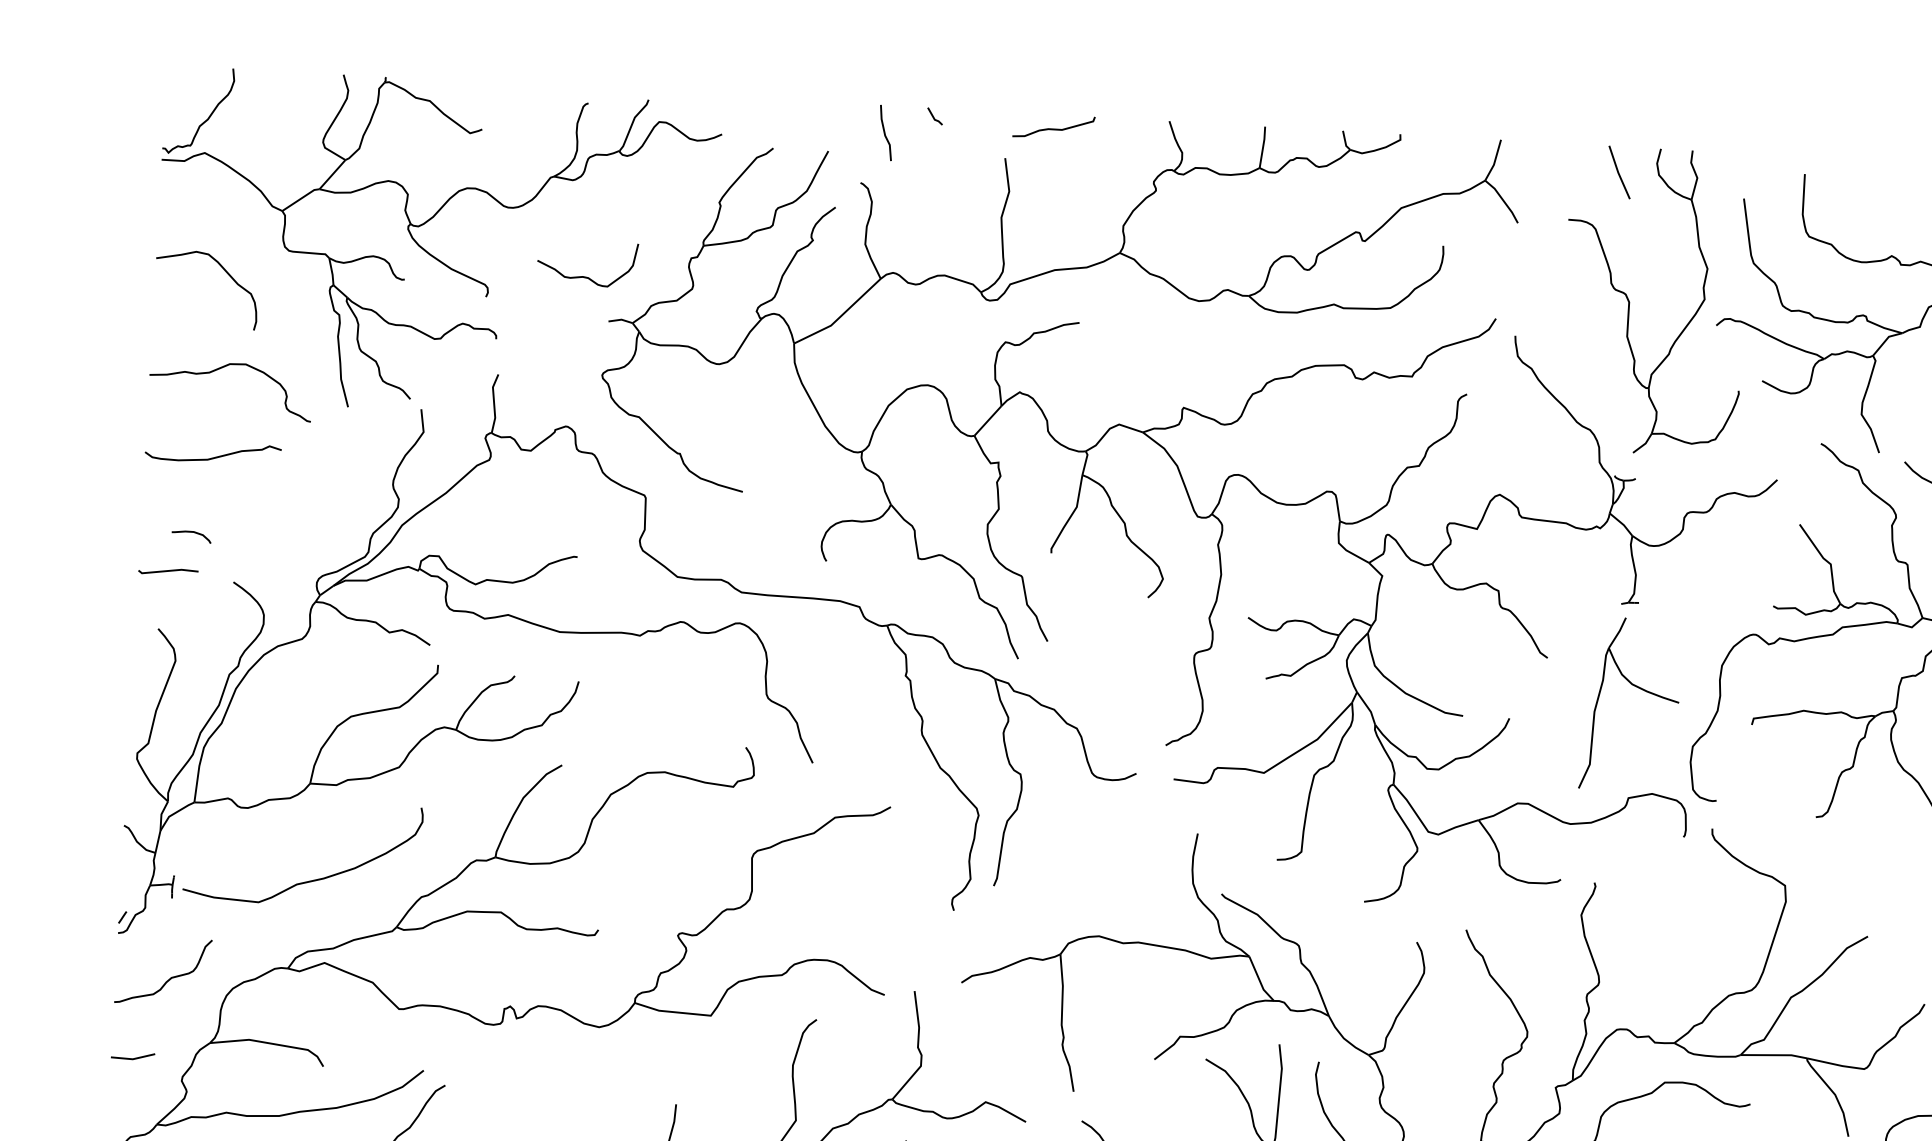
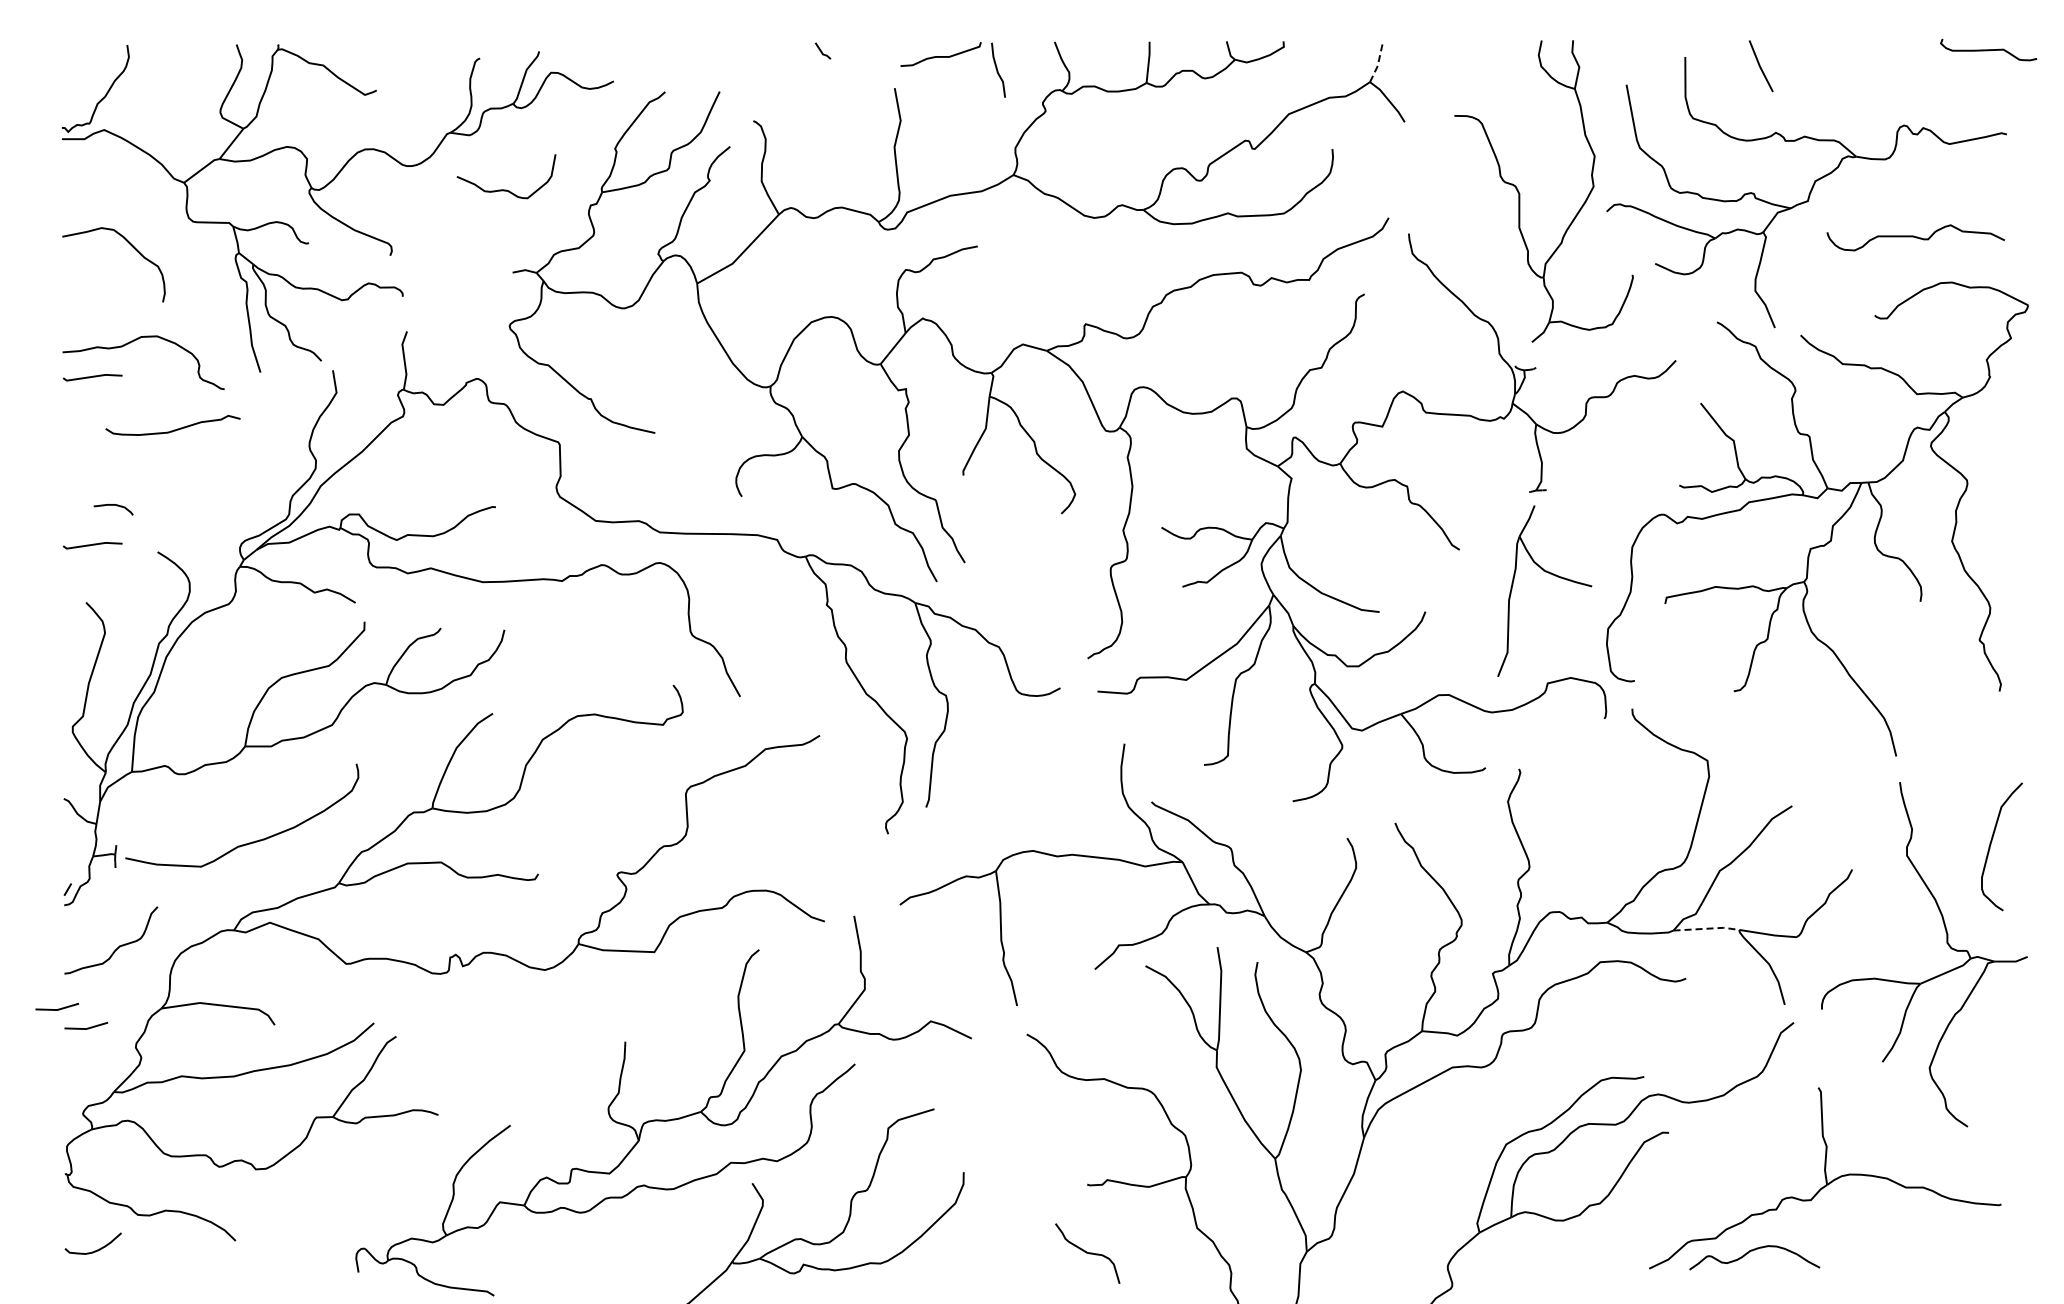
line: (884, 132) -> (997, 69), moved
line: (1494, 161) -> (1378, 62), solid -> dashed
line: (1618, 172) -> (1760, 66), moved
curve: (586, 276) -> (506, 189), moved
line: (178, 402) -> (92, 377), added
curve: (214, 456) -> (174, 429), moved
line: (106, 1036) -> (58, 1008), added
line: (1775, 1054) -> (1707, 928), solid -> dashed

